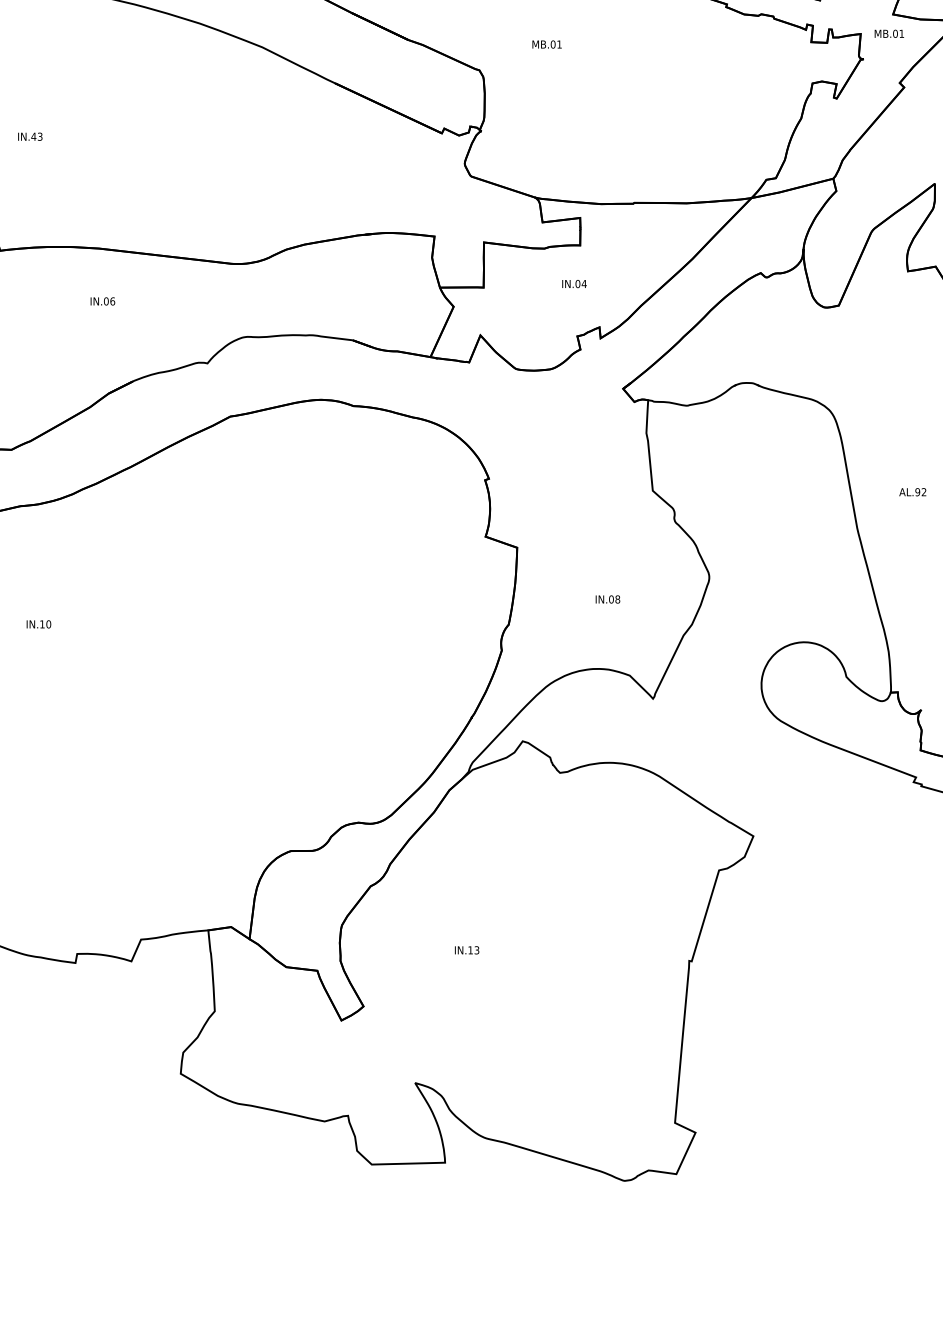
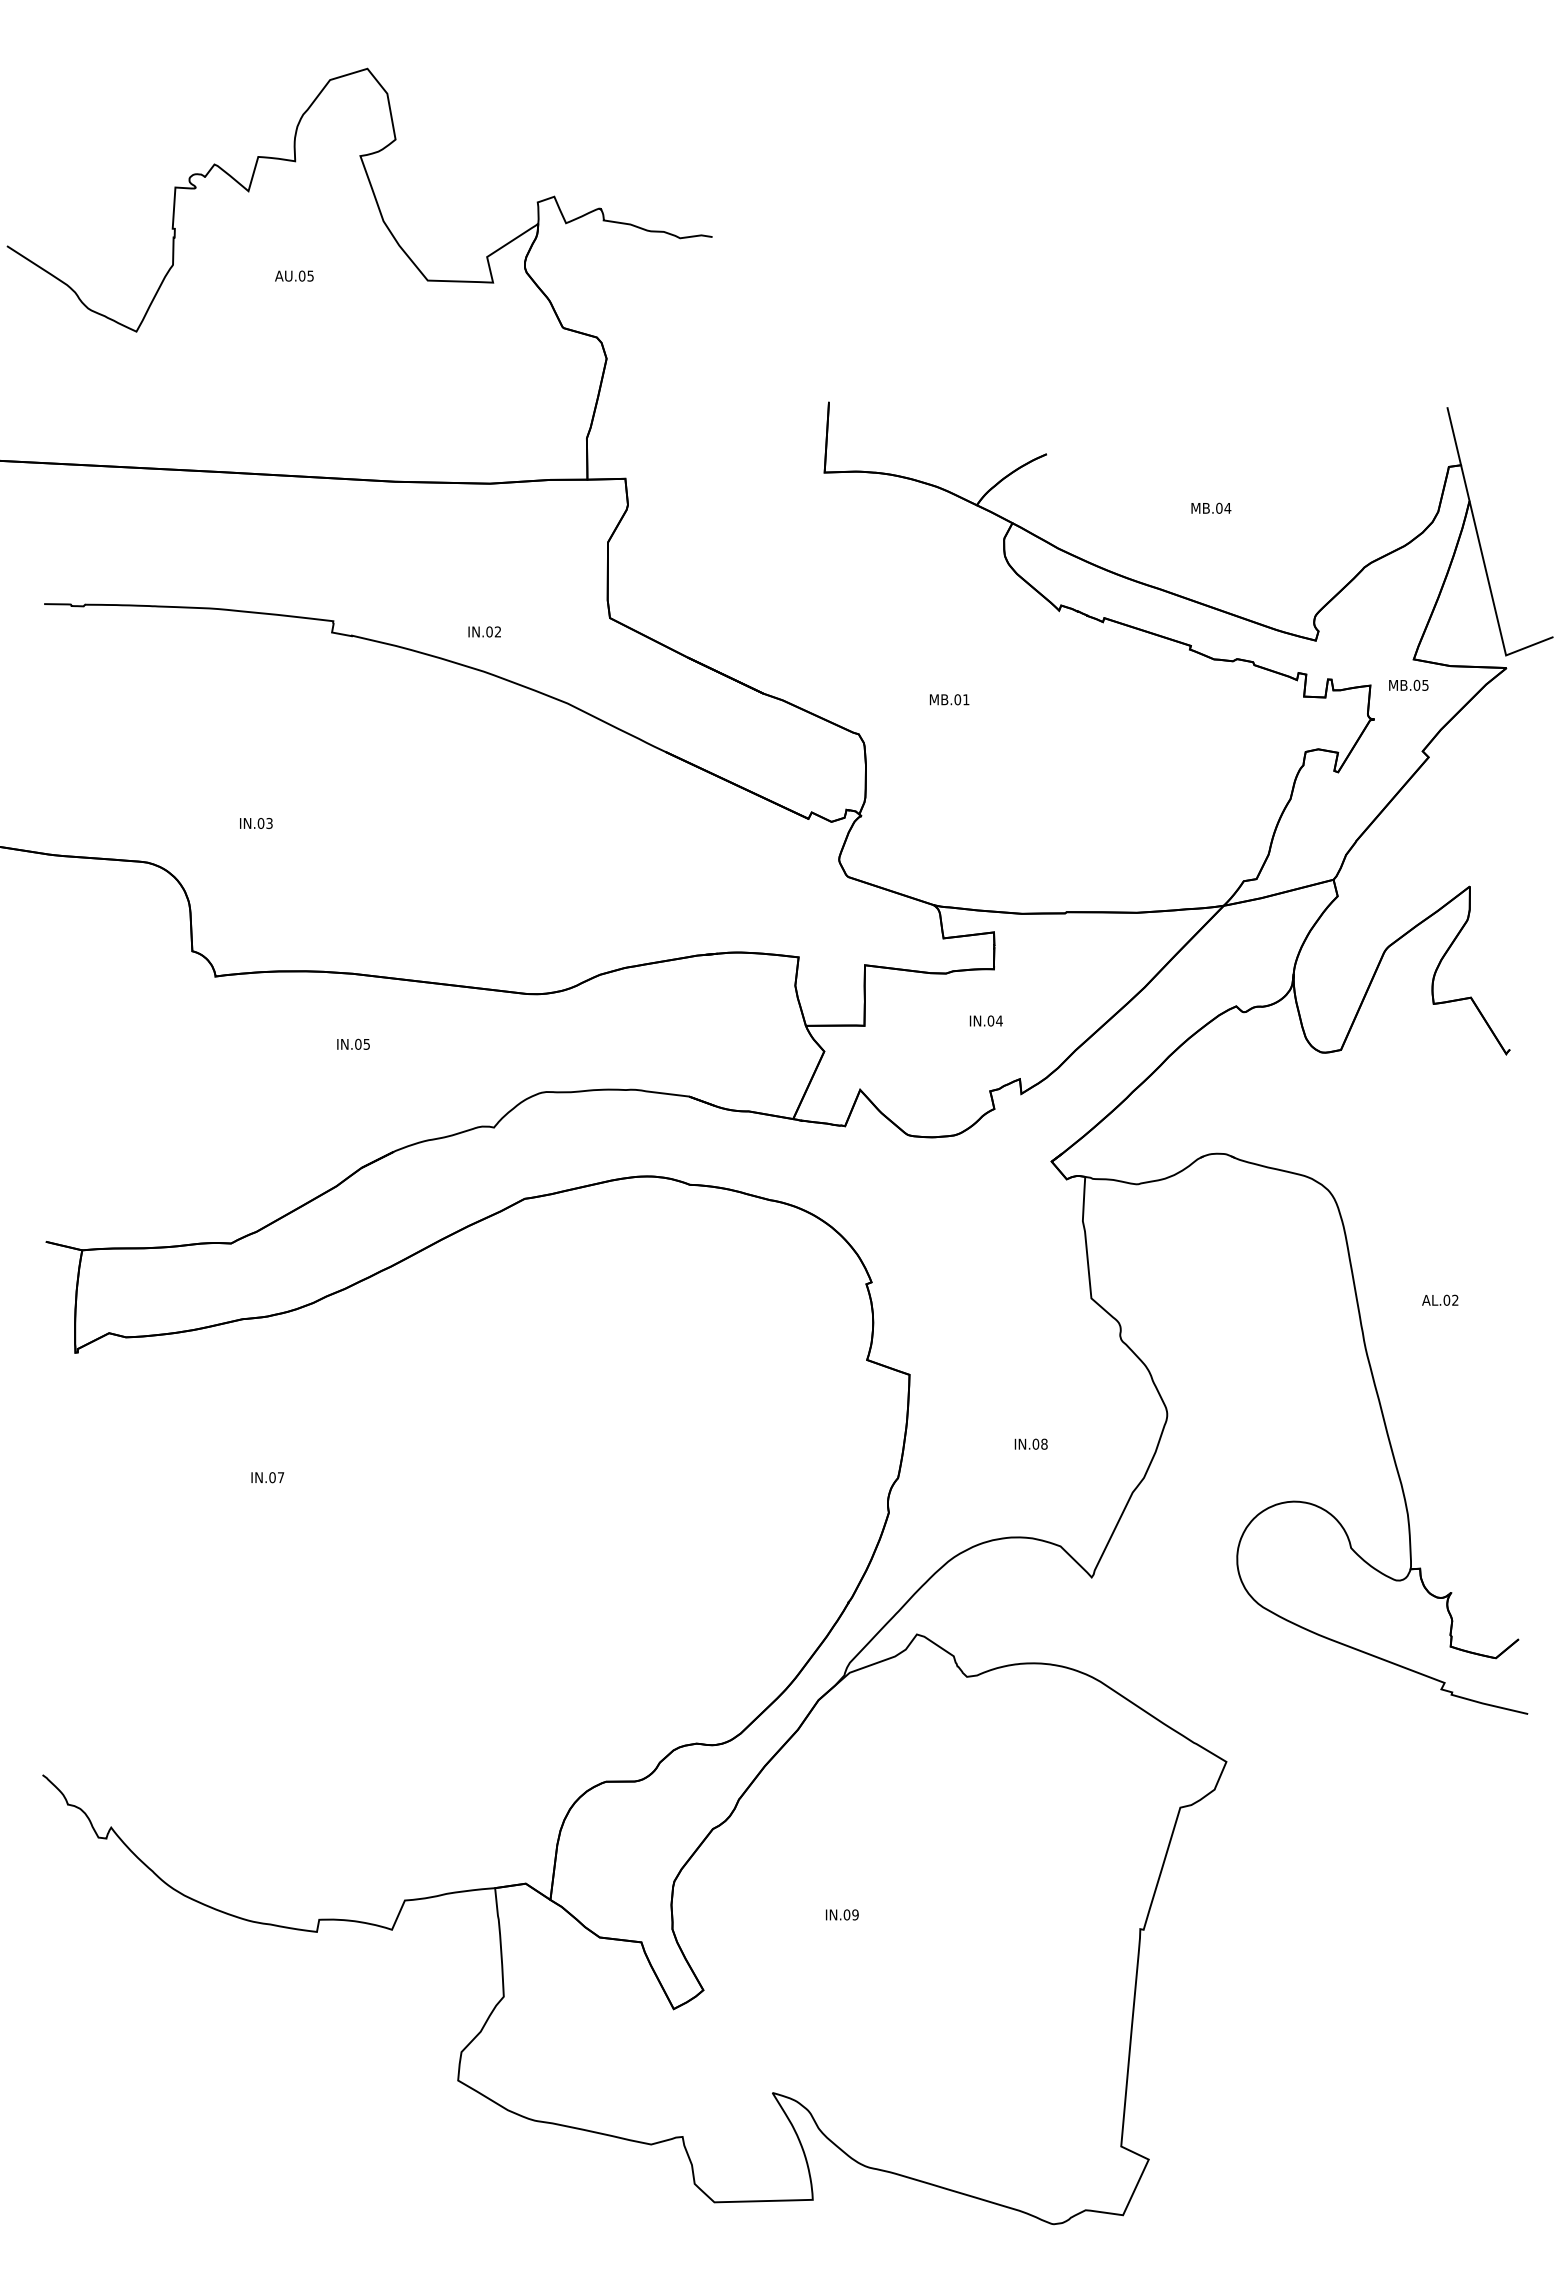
text: (901, 33) -> (1425, 685), MB.01 -> MB.05
text: (33, 136) -> (260, 823), IN.43 -> IN.03
text: (112, 300) -> (366, 1043), IN.06 -> IN.05
text: (917, 492) -> (1446, 1300), AL.92 -> AL.02
text: (45, 624) -> (276, 1477), IN.10 -> IN.07
text: (473, 950) -> (850, 1914), IN.13 -> IN.09

